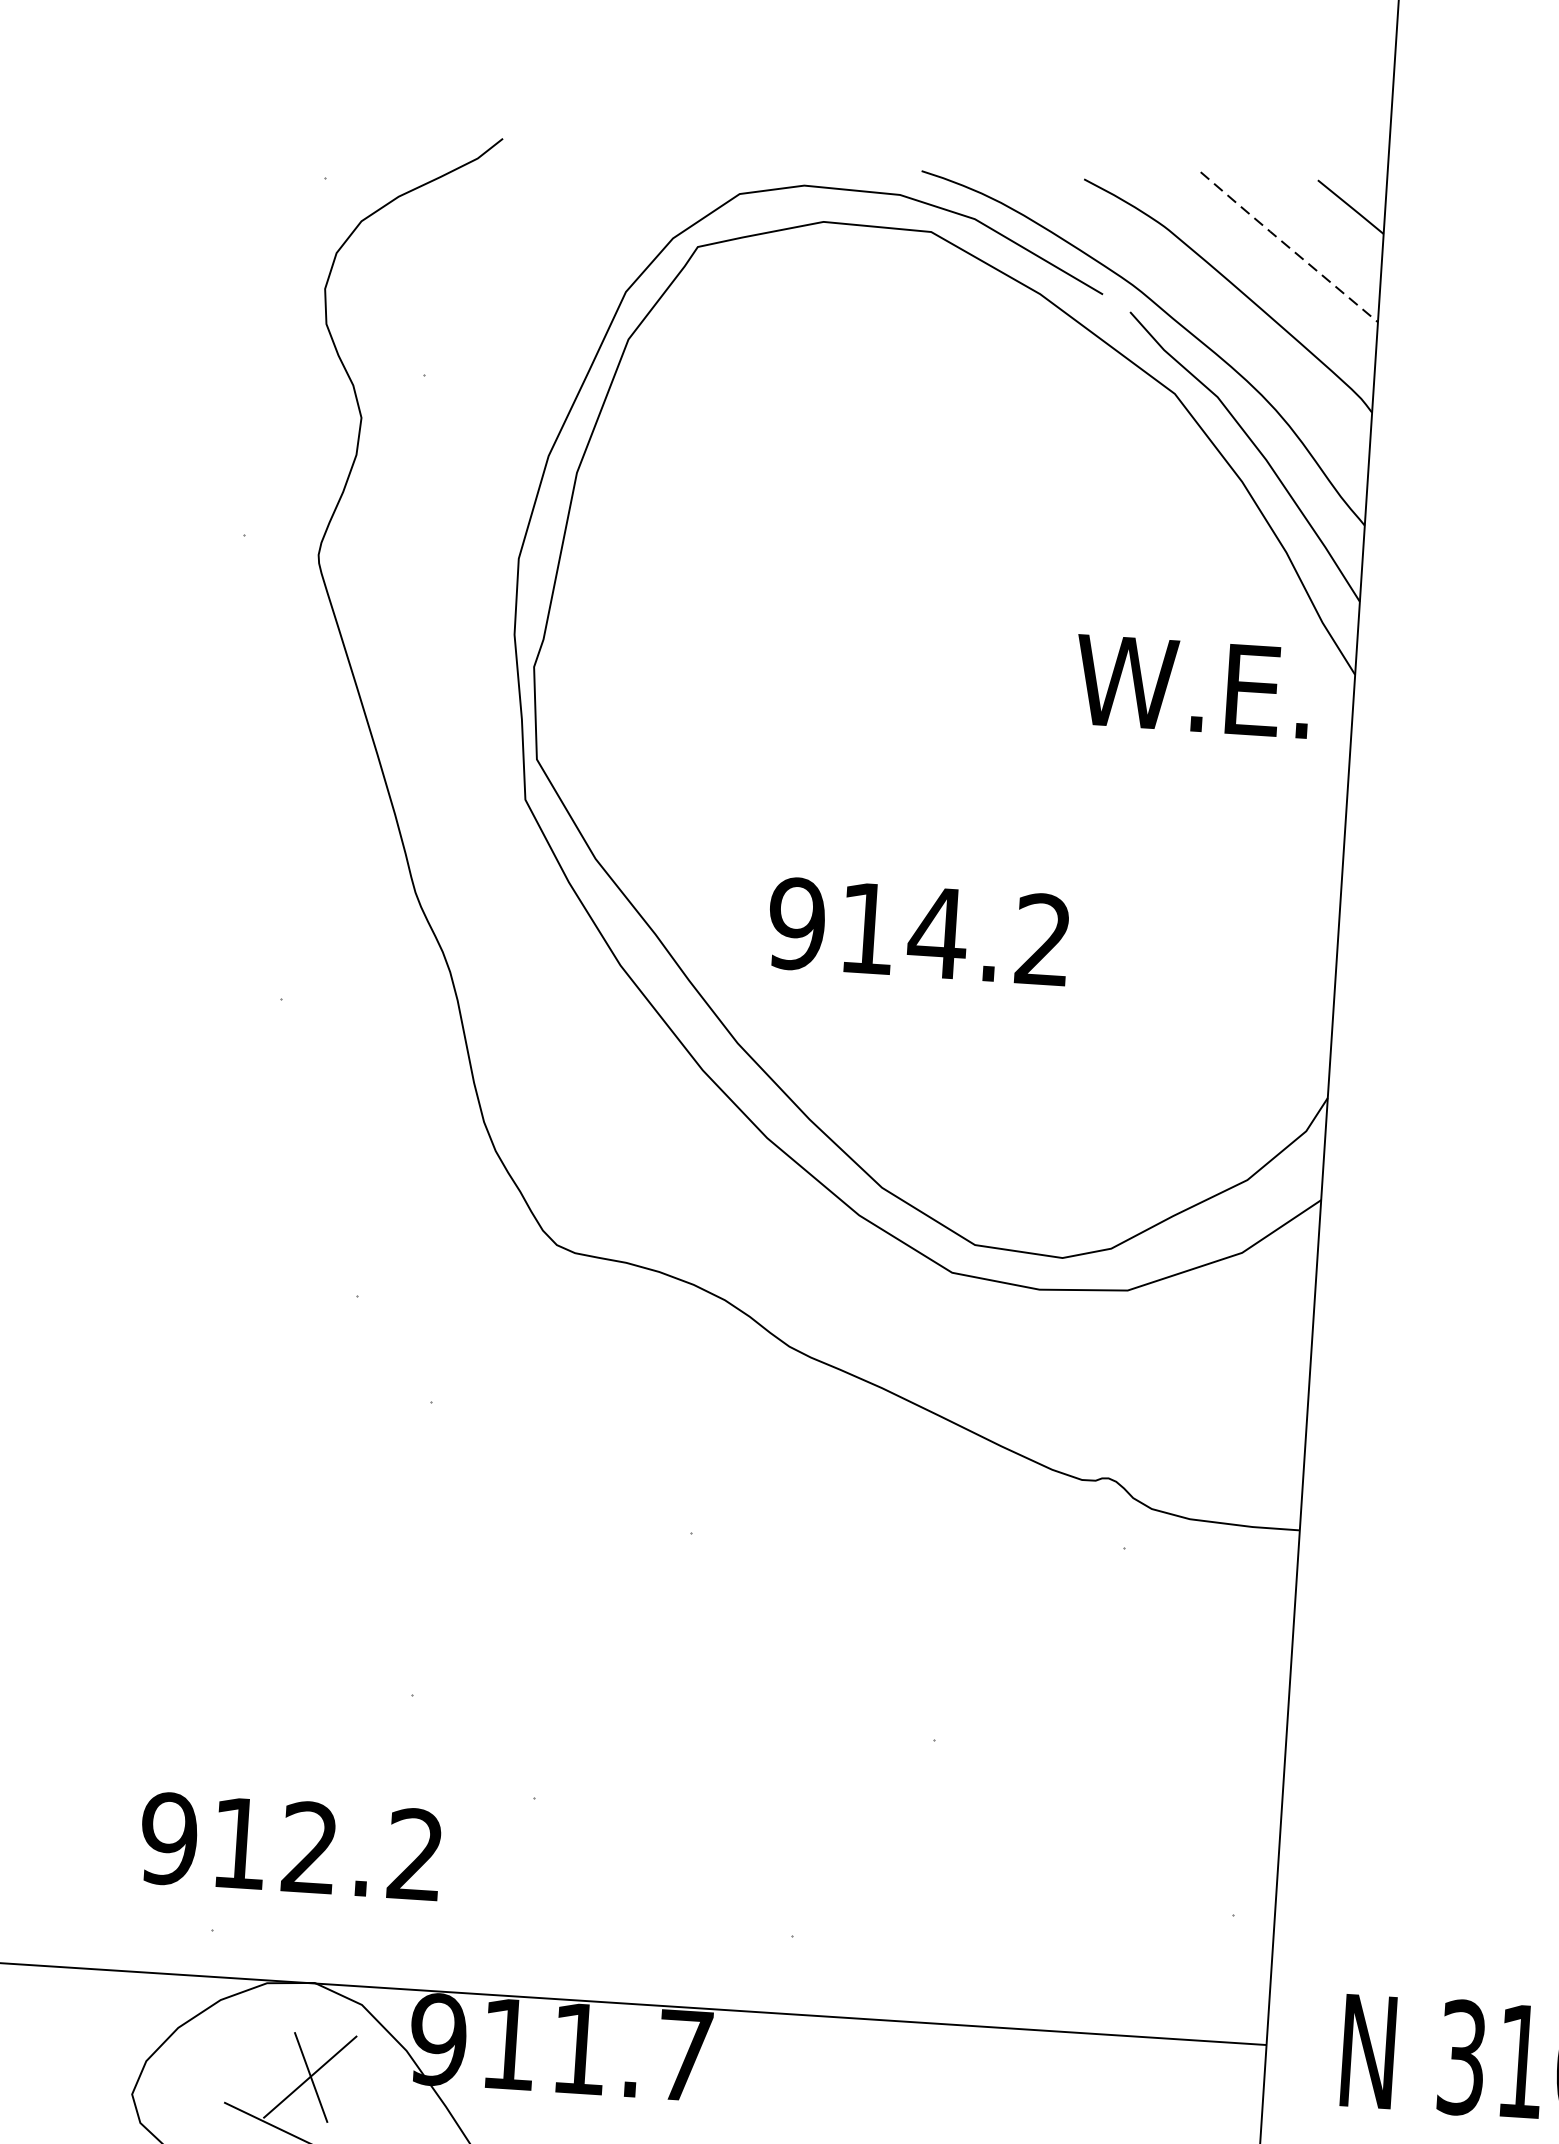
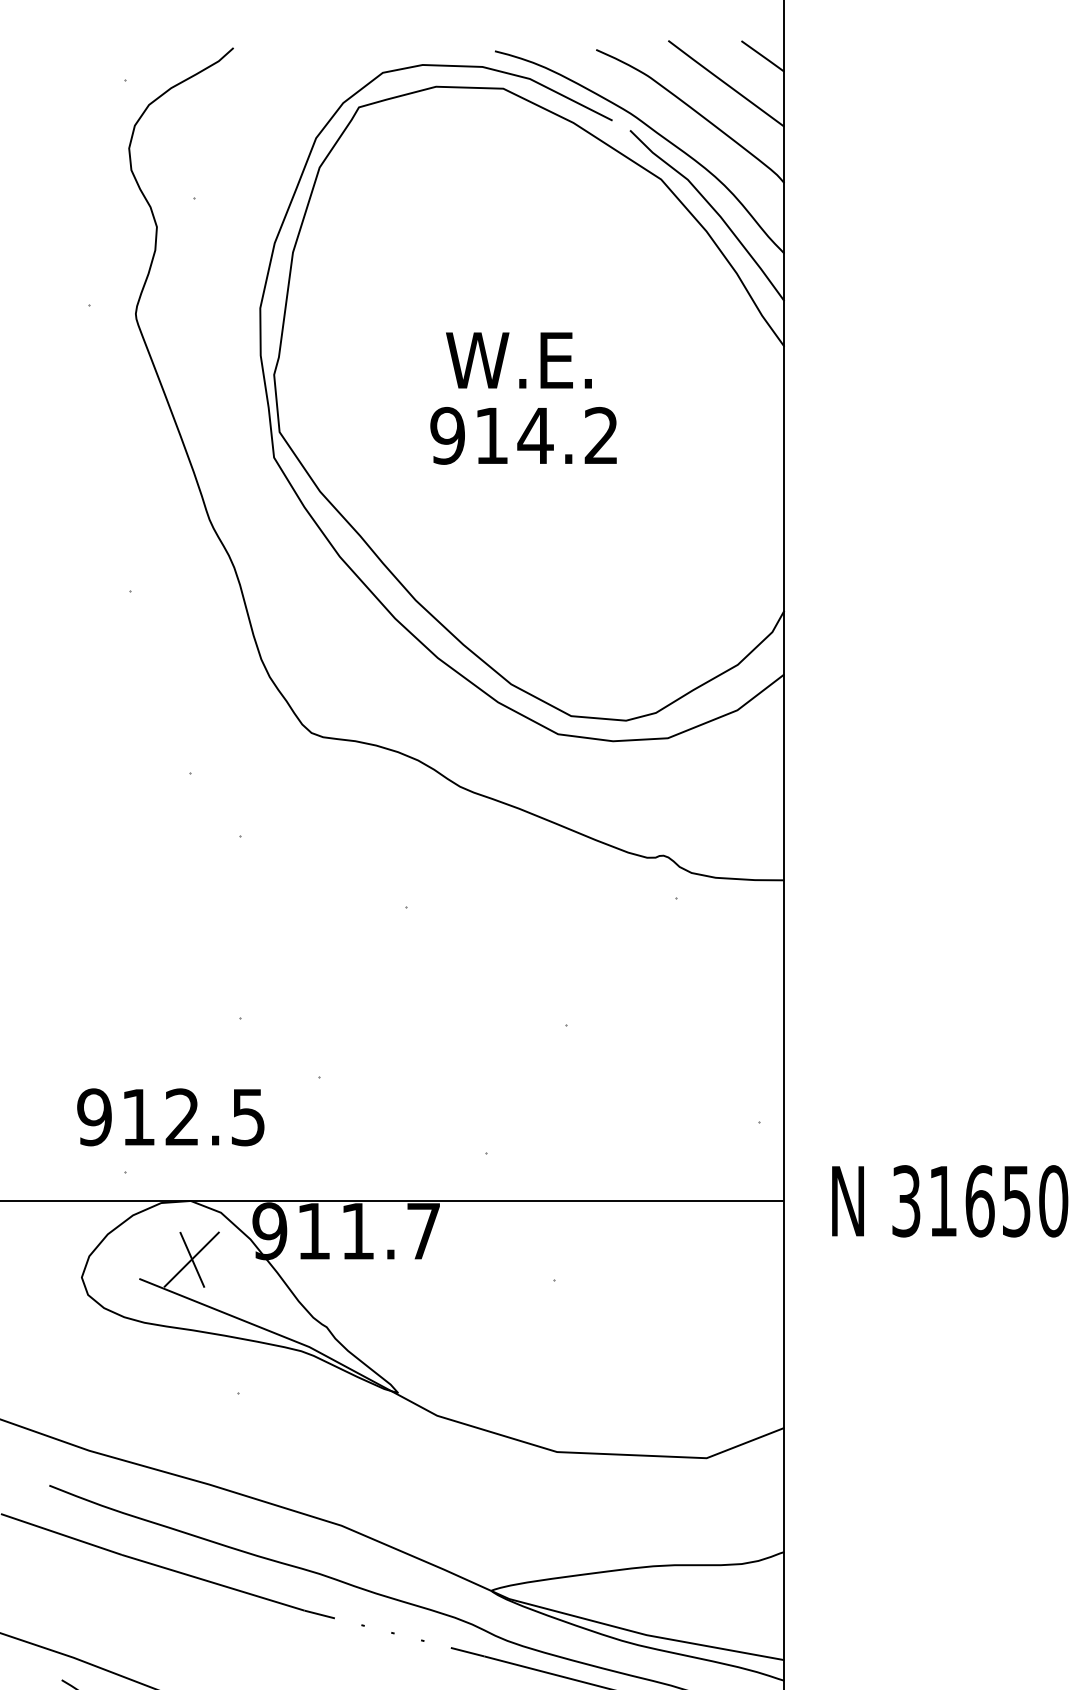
line: (1287, 246) -> (725, 83), dashed -> solid
text: (1191, 686) -> (518, 360), moved
text: (918, 931) -> (523, 435), moved
text: (414, 1854) -> (247, 1117), 912.2 -> 912.5

